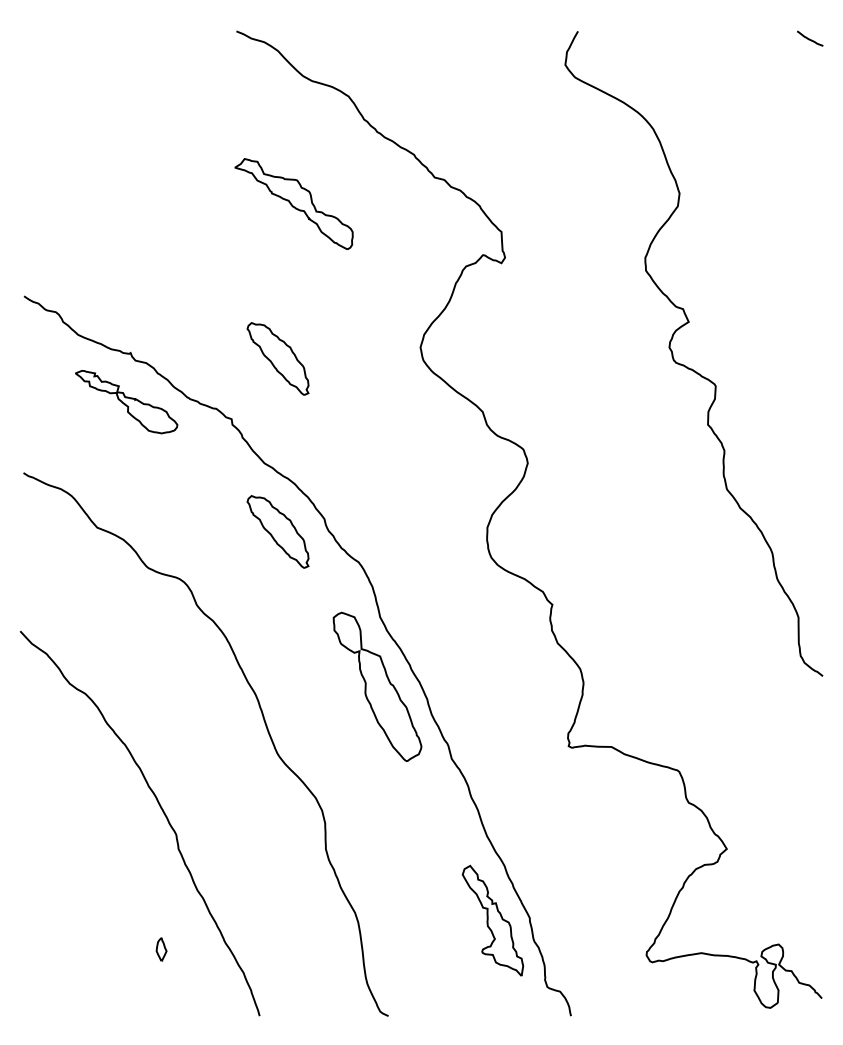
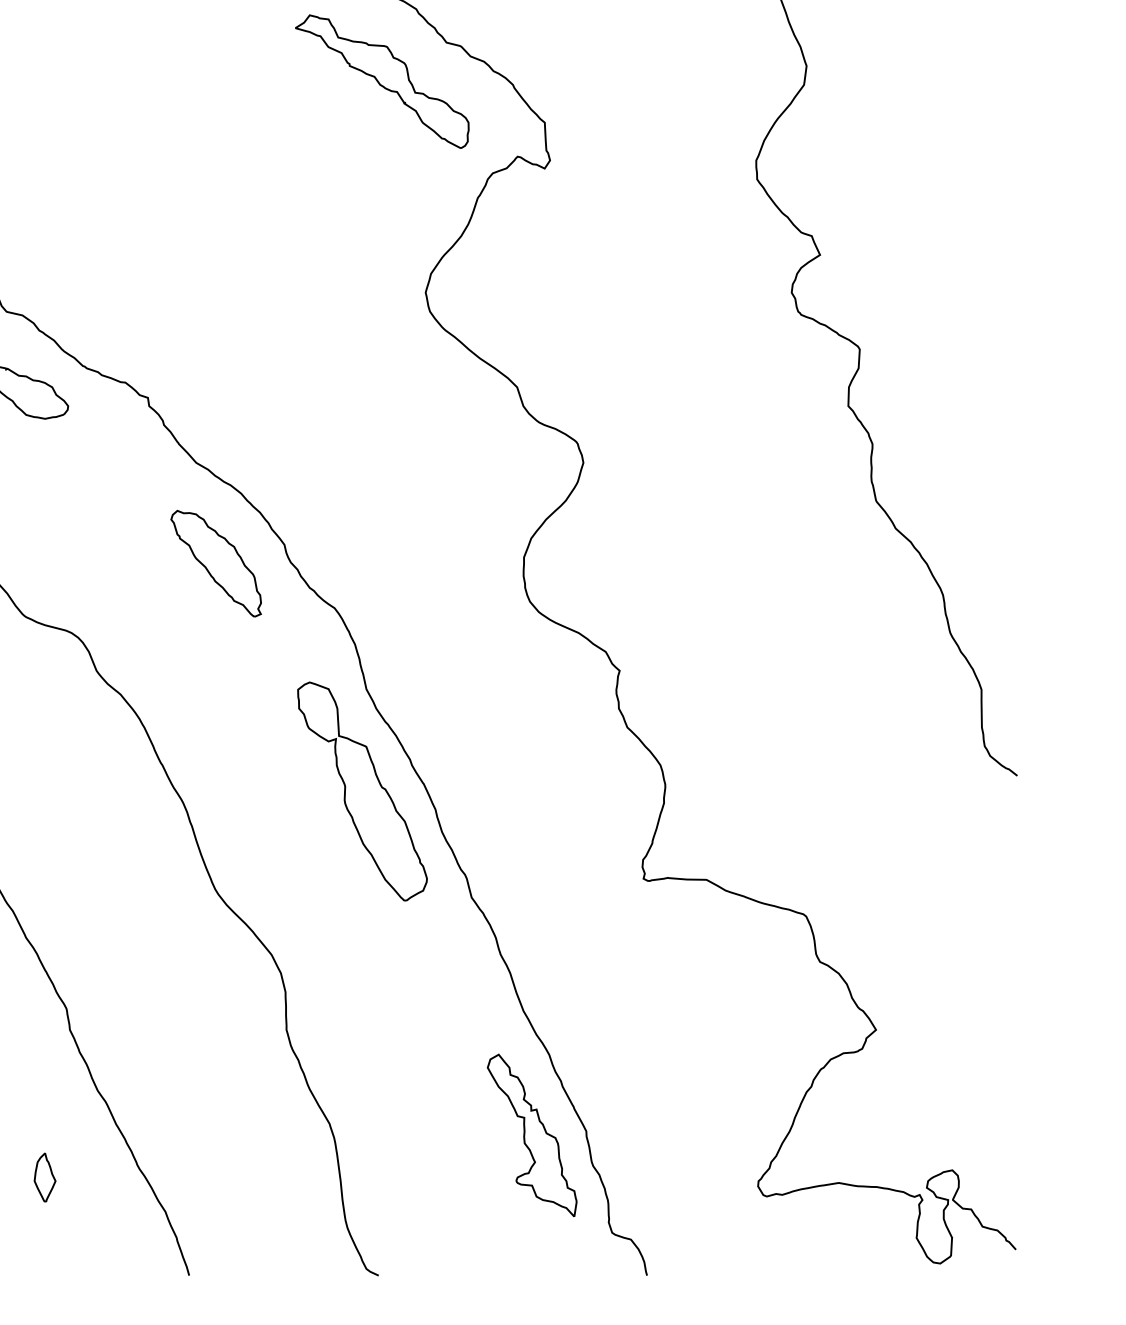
part: (293, 203) -> (381, 80), moved
part: (277, 358) -> (215, 308), removed
part: (161, 949) -> (44, 1177), size x1.43

